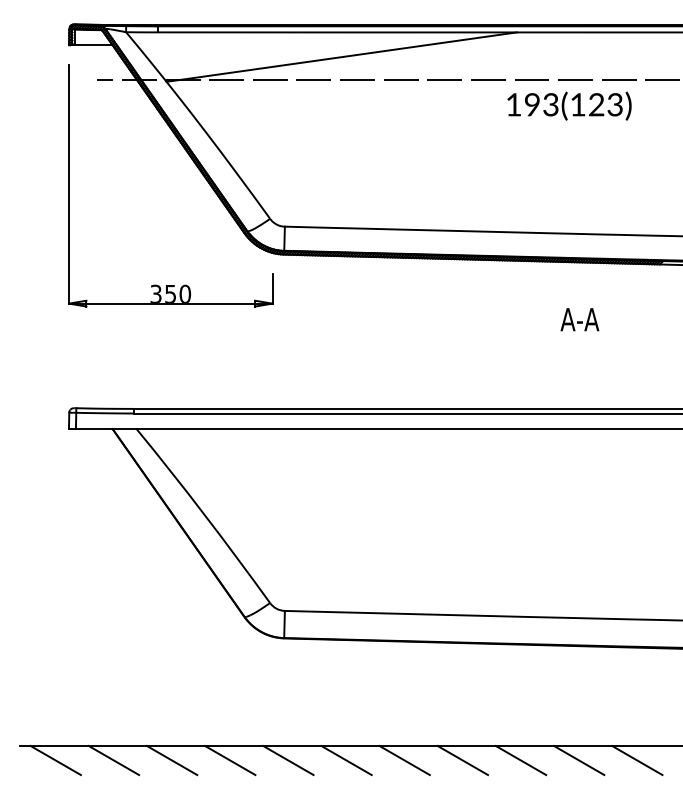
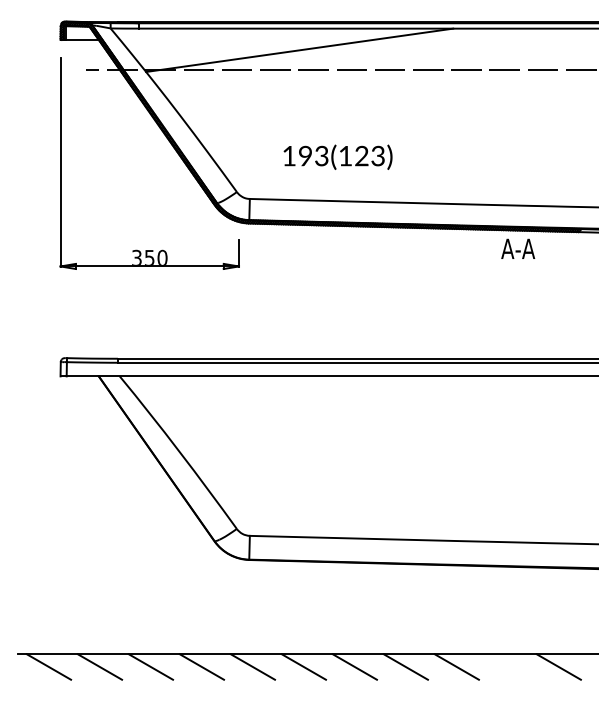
text: (569, 105) -> (338, 156), moved
text: (579, 319) -> (517, 248), moved
line: (578, 760) -> (507, 667), removed

